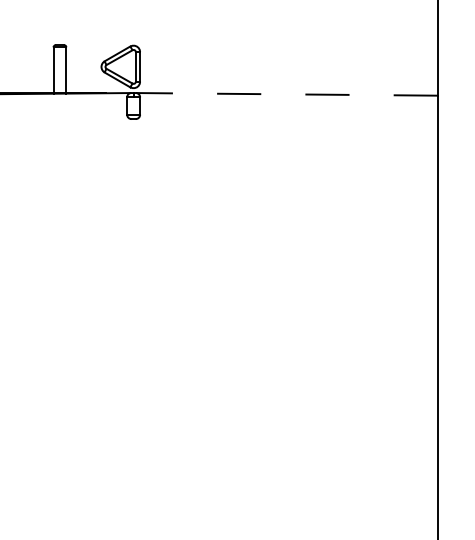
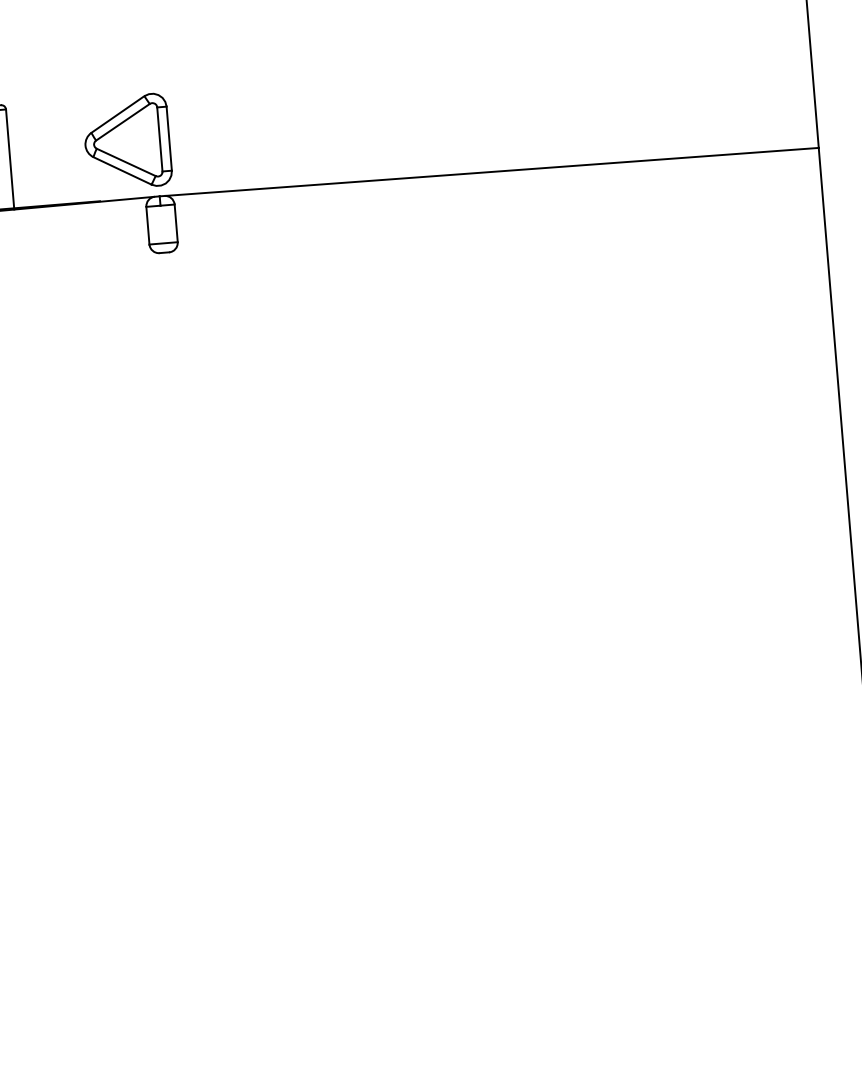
line: (285, 94) -> (488, 172), dashed -> solid

